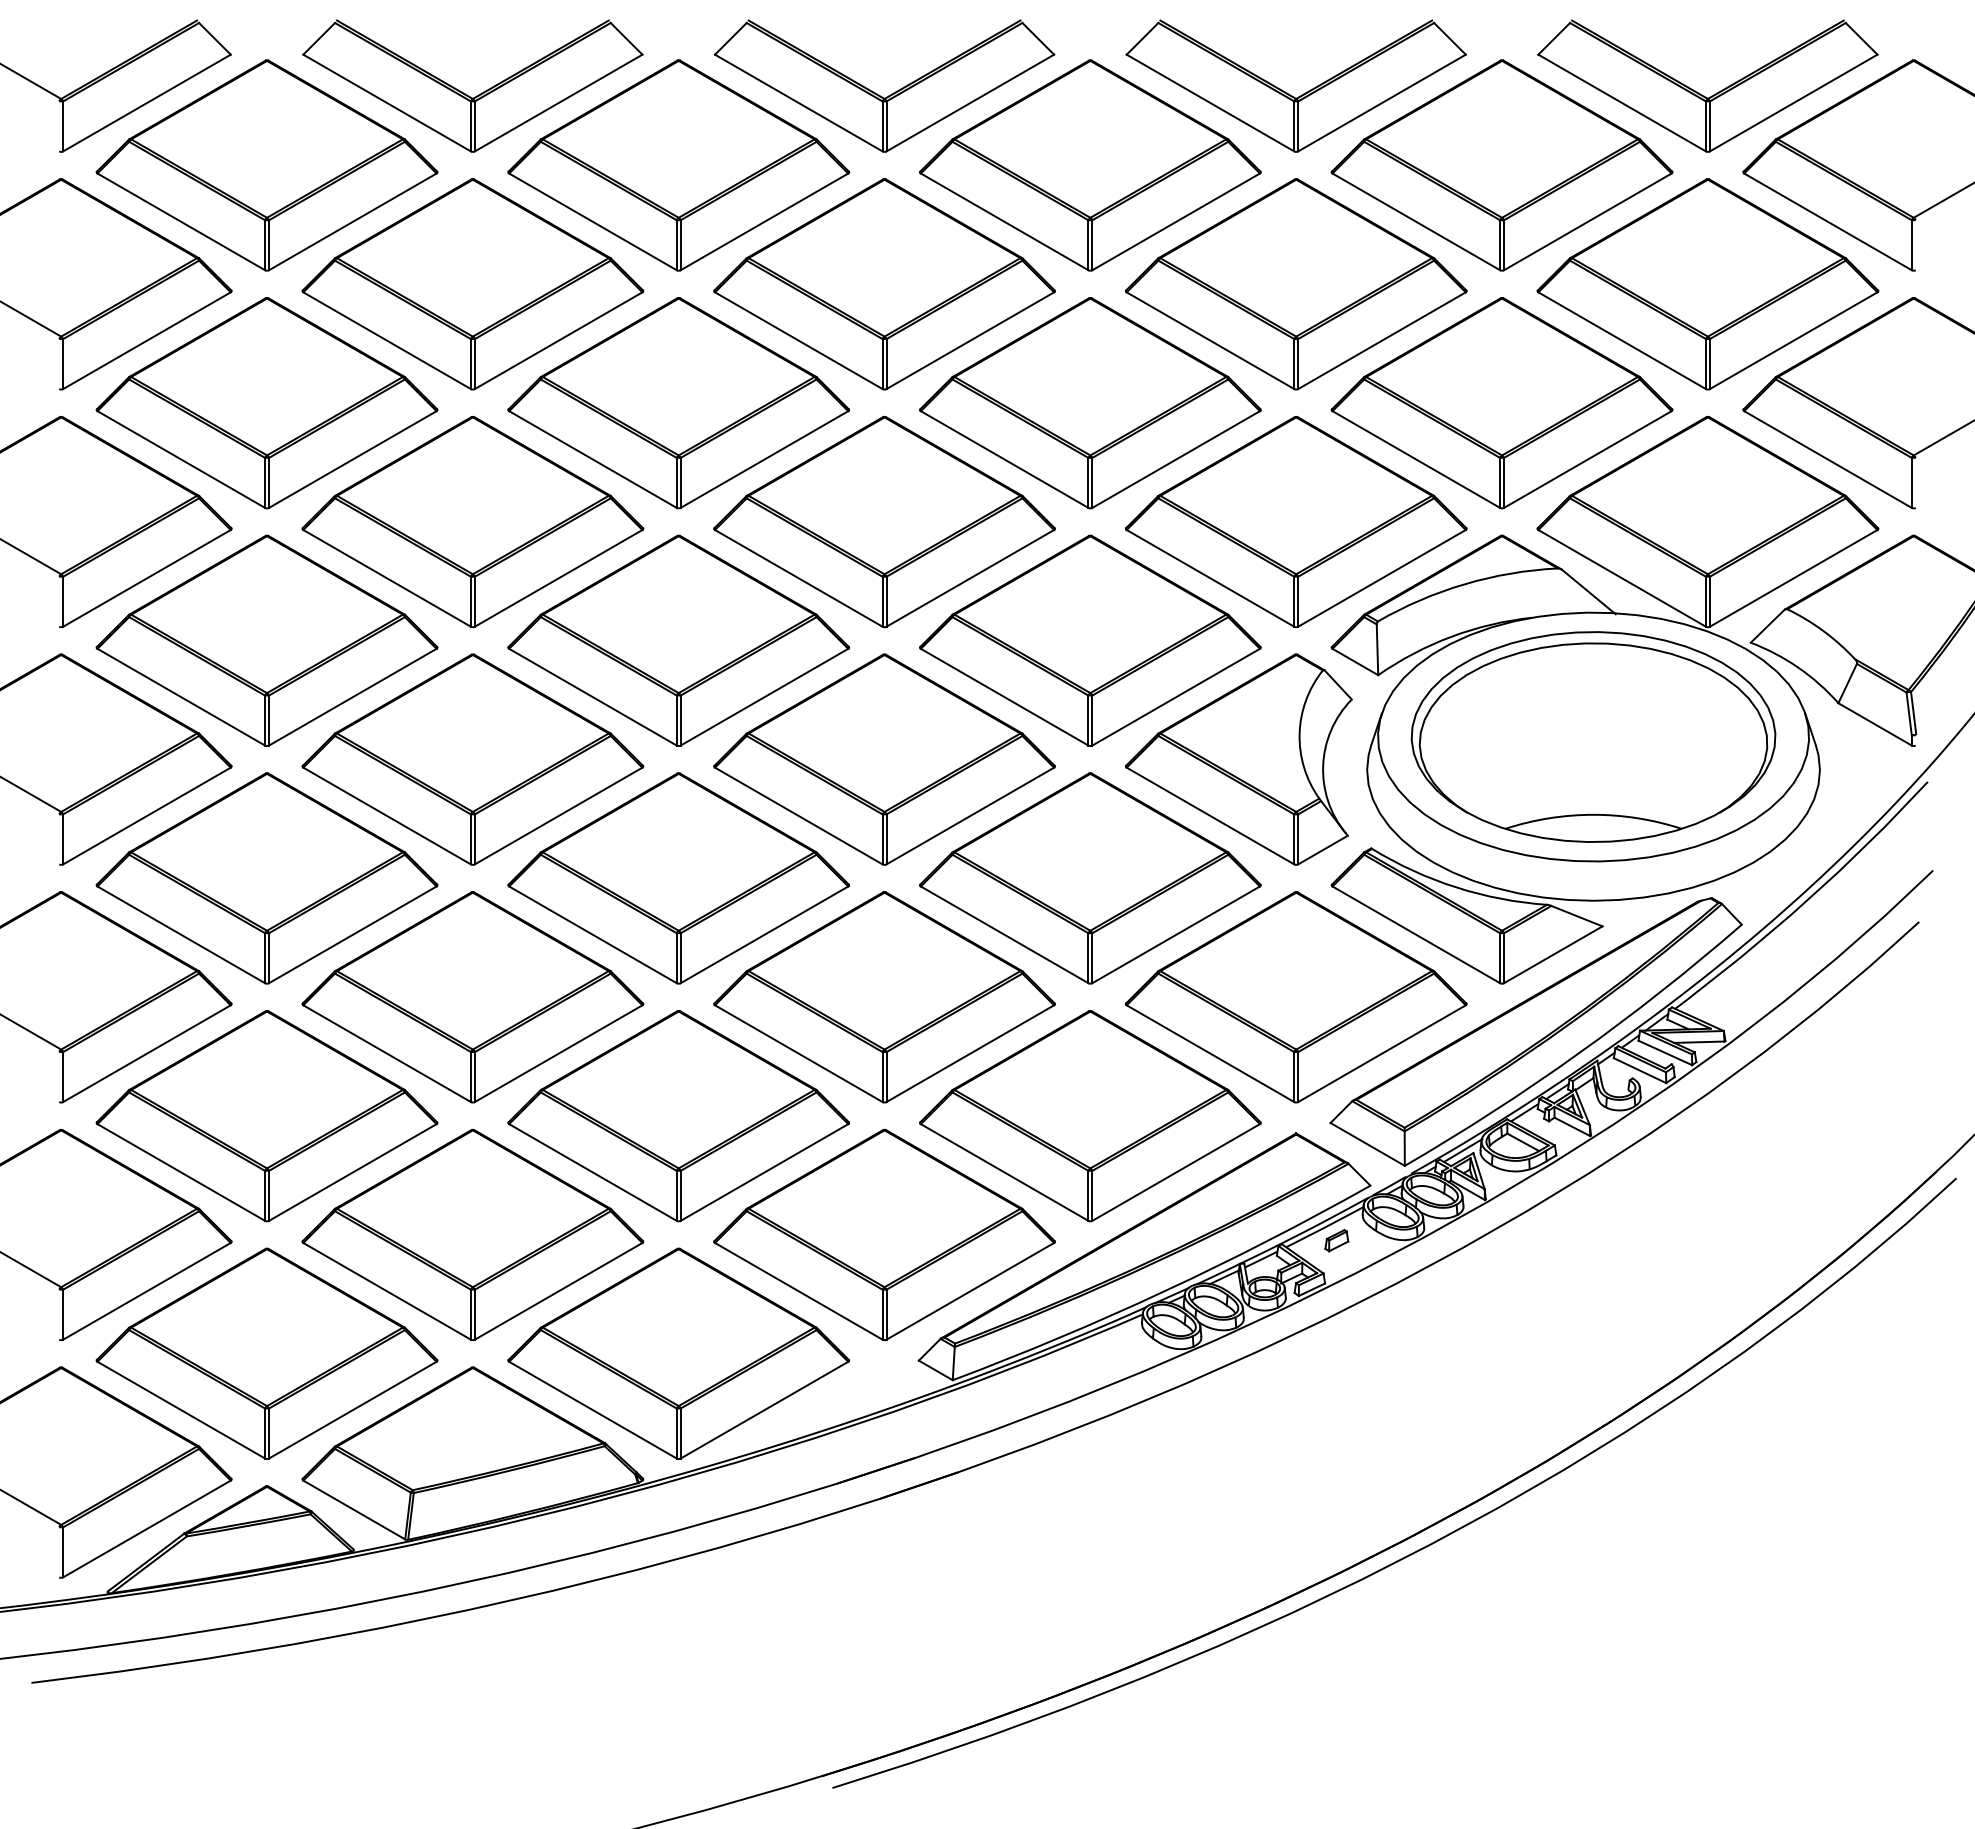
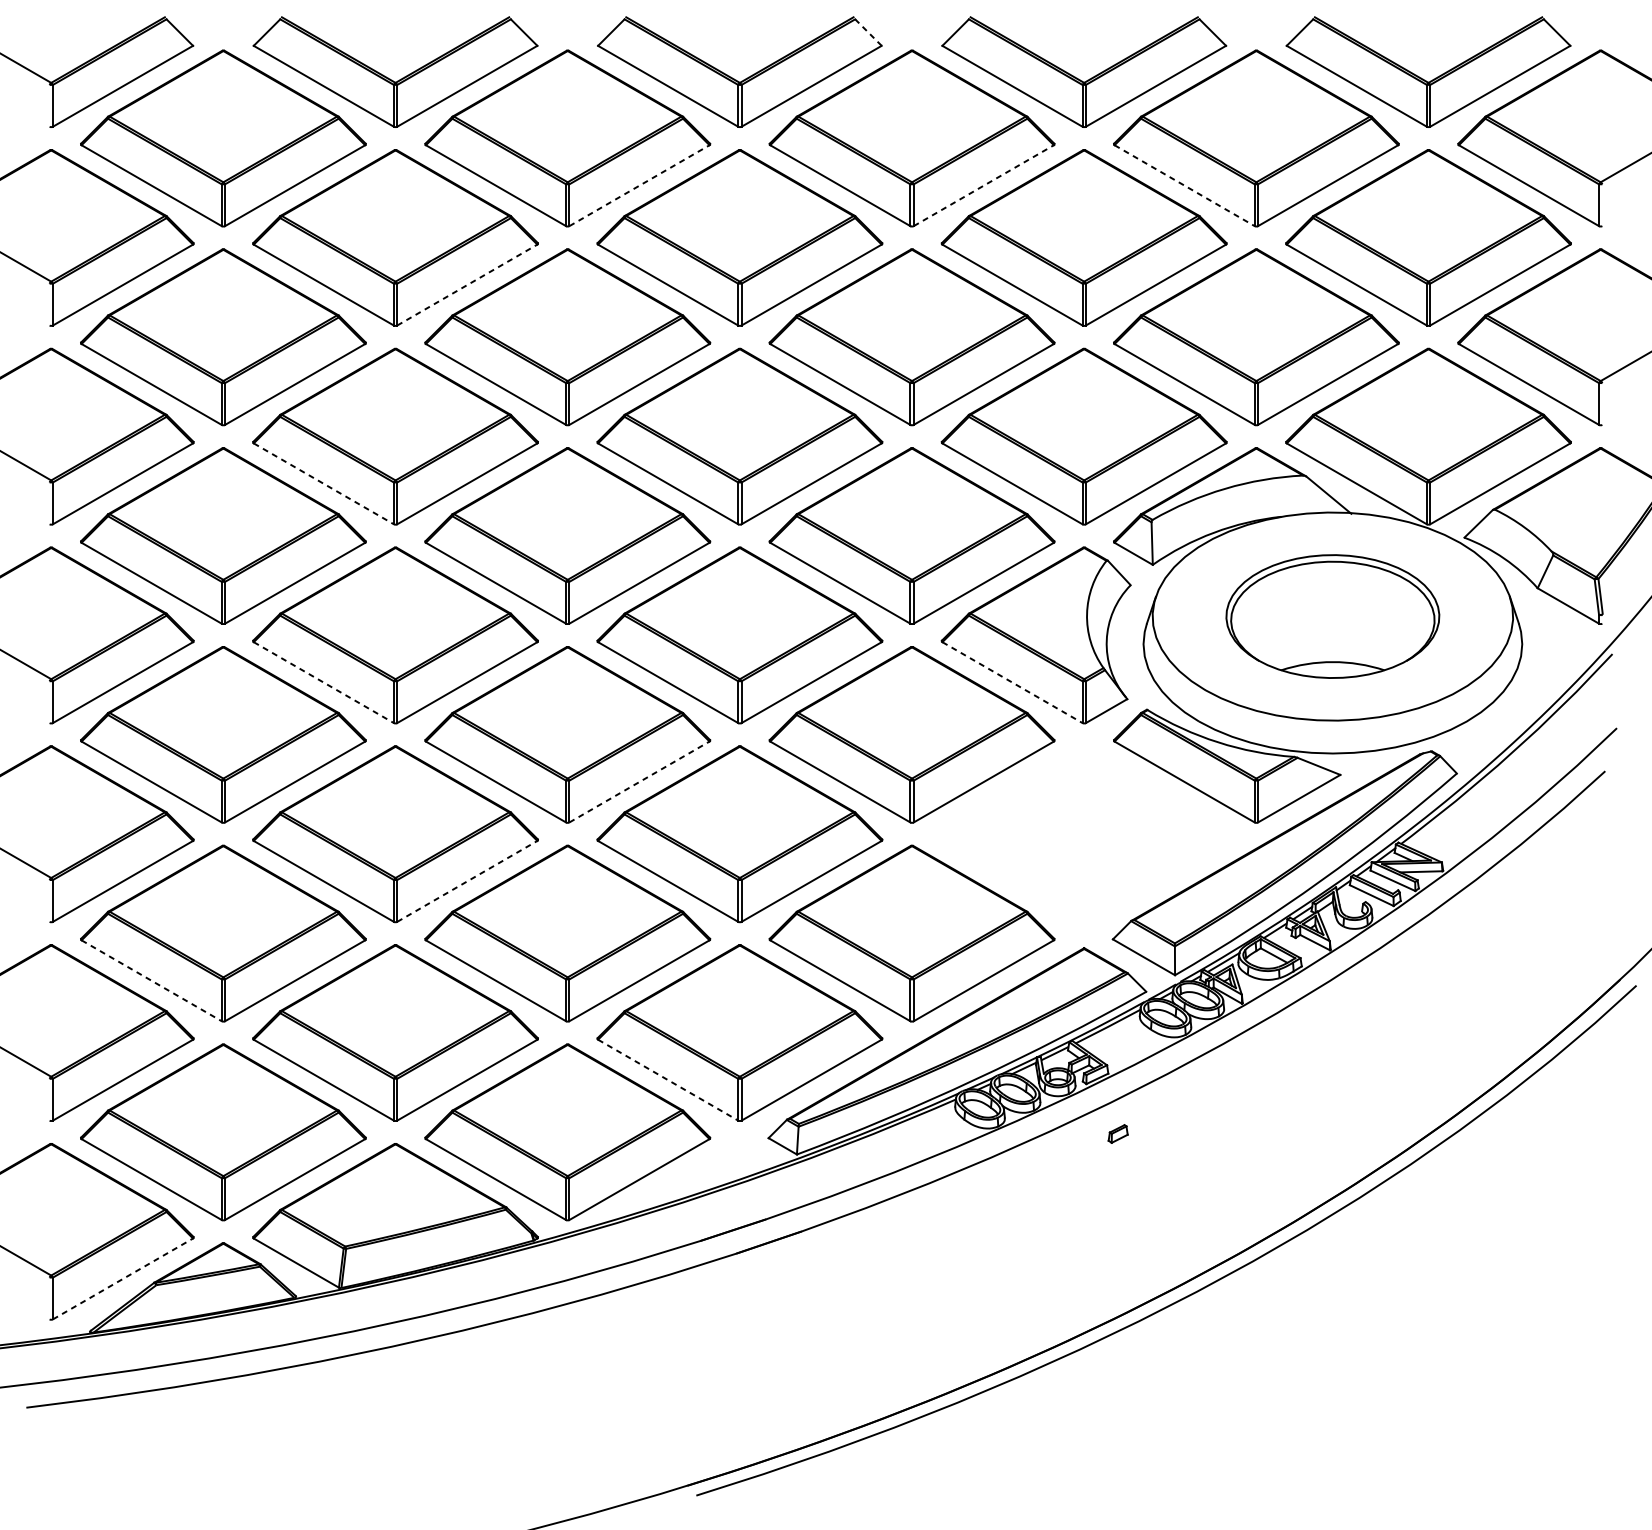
line: (1037, 38) -> (867, 32), solid -> dashed
line: (764, 221) -> (639, 185), solid -> dashed
line: (1176, 221) -> (984, 185), solid -> dashed
line: (1416, 221) -> (1184, 185), solid -> dashed
line: (558, 340) -> (467, 284), solid -> dashed
line: (387, 578) -> (324, 483), solid -> dashed
part: (1593, 736) -> (1332, 616), size x0.7
line: (387, 816) -> (324, 683), solid -> dashed
line: (1210, 816) -> (1012, 683), solid -> dashed
line: (764, 934) -> (639, 781), solid -> dashed
part: (1296, 997) -> (1084, 834), removed
line: (558, 1053) -> (467, 881), solid -> dashed
line: (181, 1172) -> (151, 980), solid -> dashed
part: (1336, 1240) -> (1117, 1133), moved
line: (798, 1291) -> (667, 1080), solid -> dashed
line: (146, 1528) -> (122, 1278), solid -> dashed

